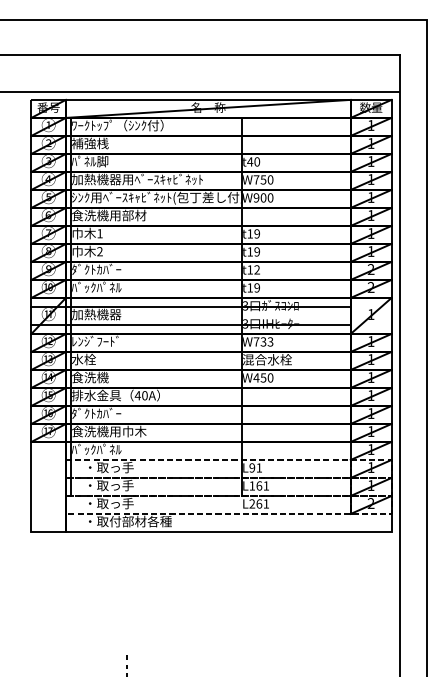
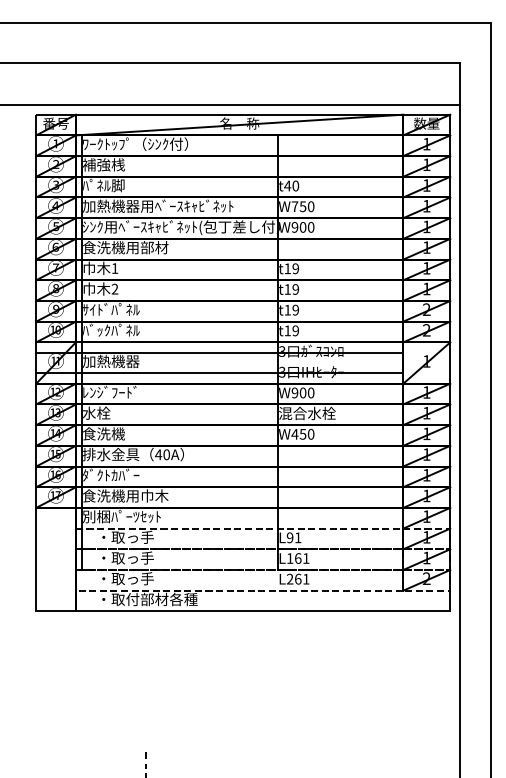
text: (96, 269) -> (111, 309), ﾀﾞｸﾄｶﾊﾞｰ -> ｻｲﾄﾞﾊﾟﾈﾙ
text: (256, 270) -> (295, 310), t12 -> t19
text: (263, 341) -> (302, 392), W733 -> W900
text: (105, 449) -> (121, 516), ﾊﾞｯｸﾊﾟﾈﾙ -> 別梱ﾊﾟｰﾂｾｯﾄ

